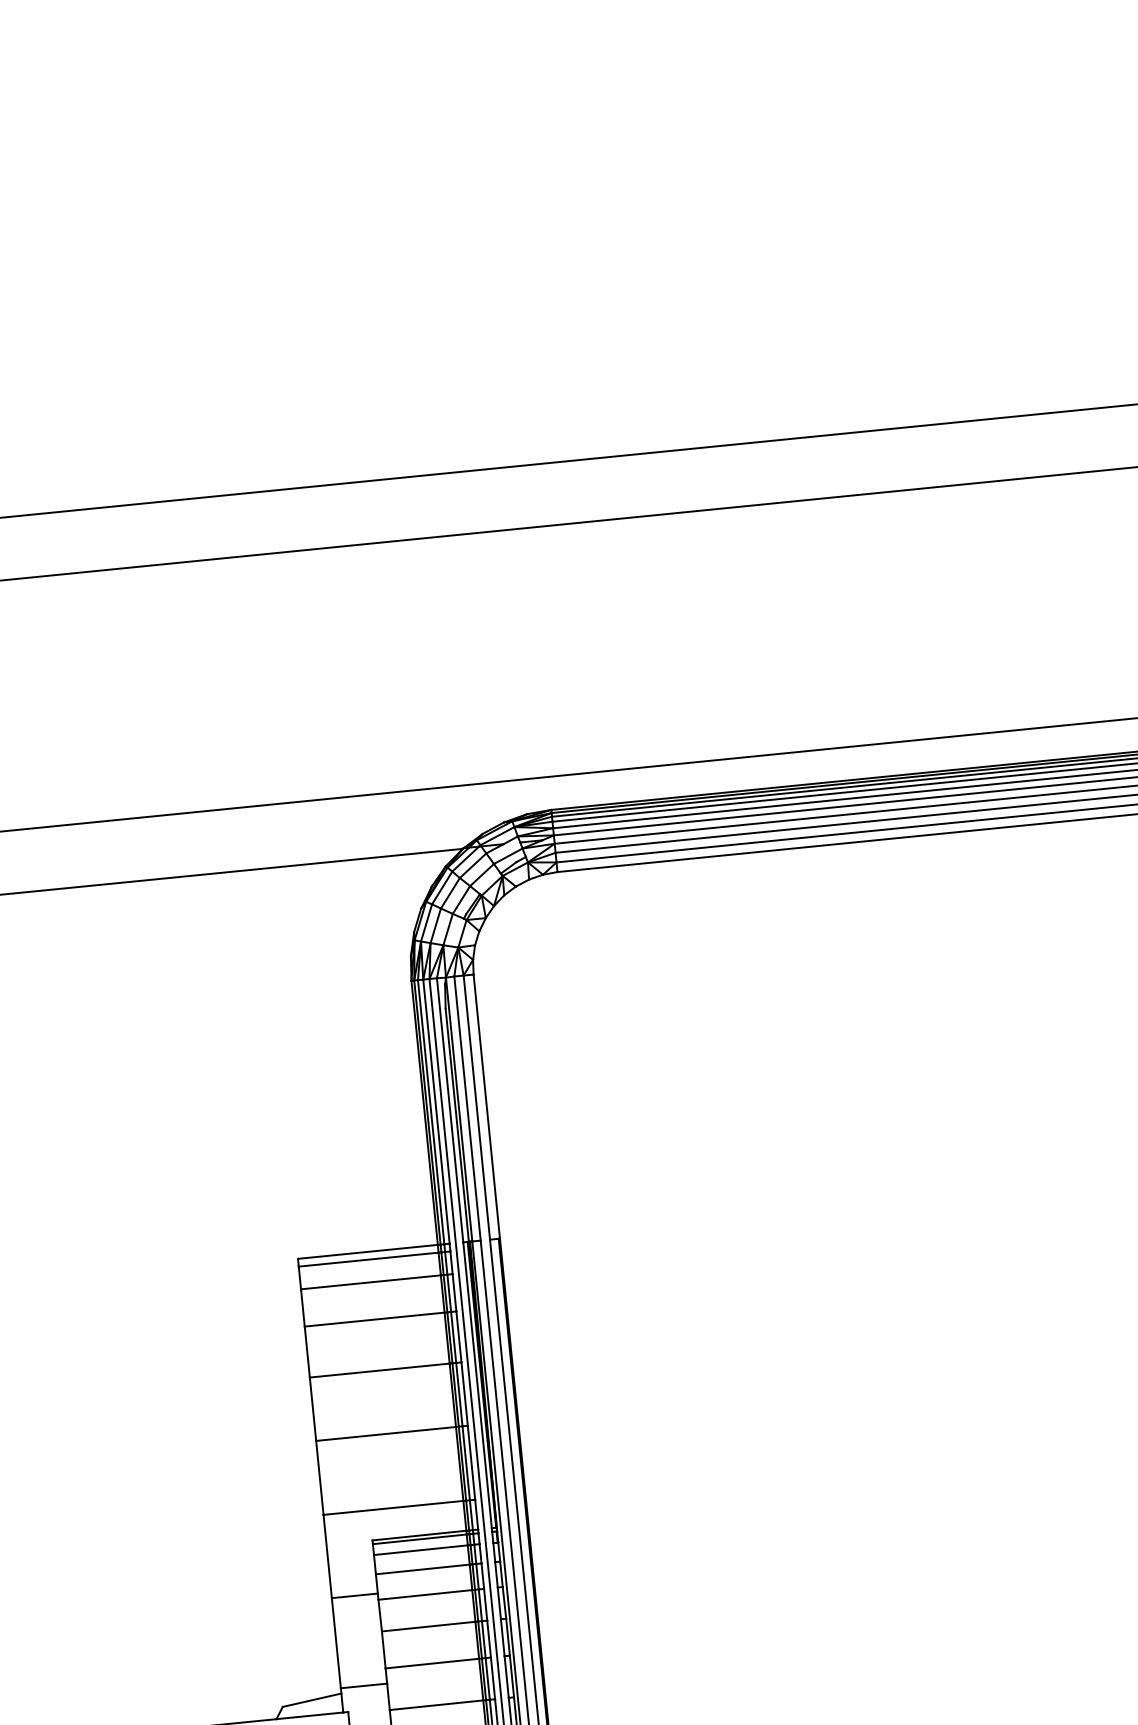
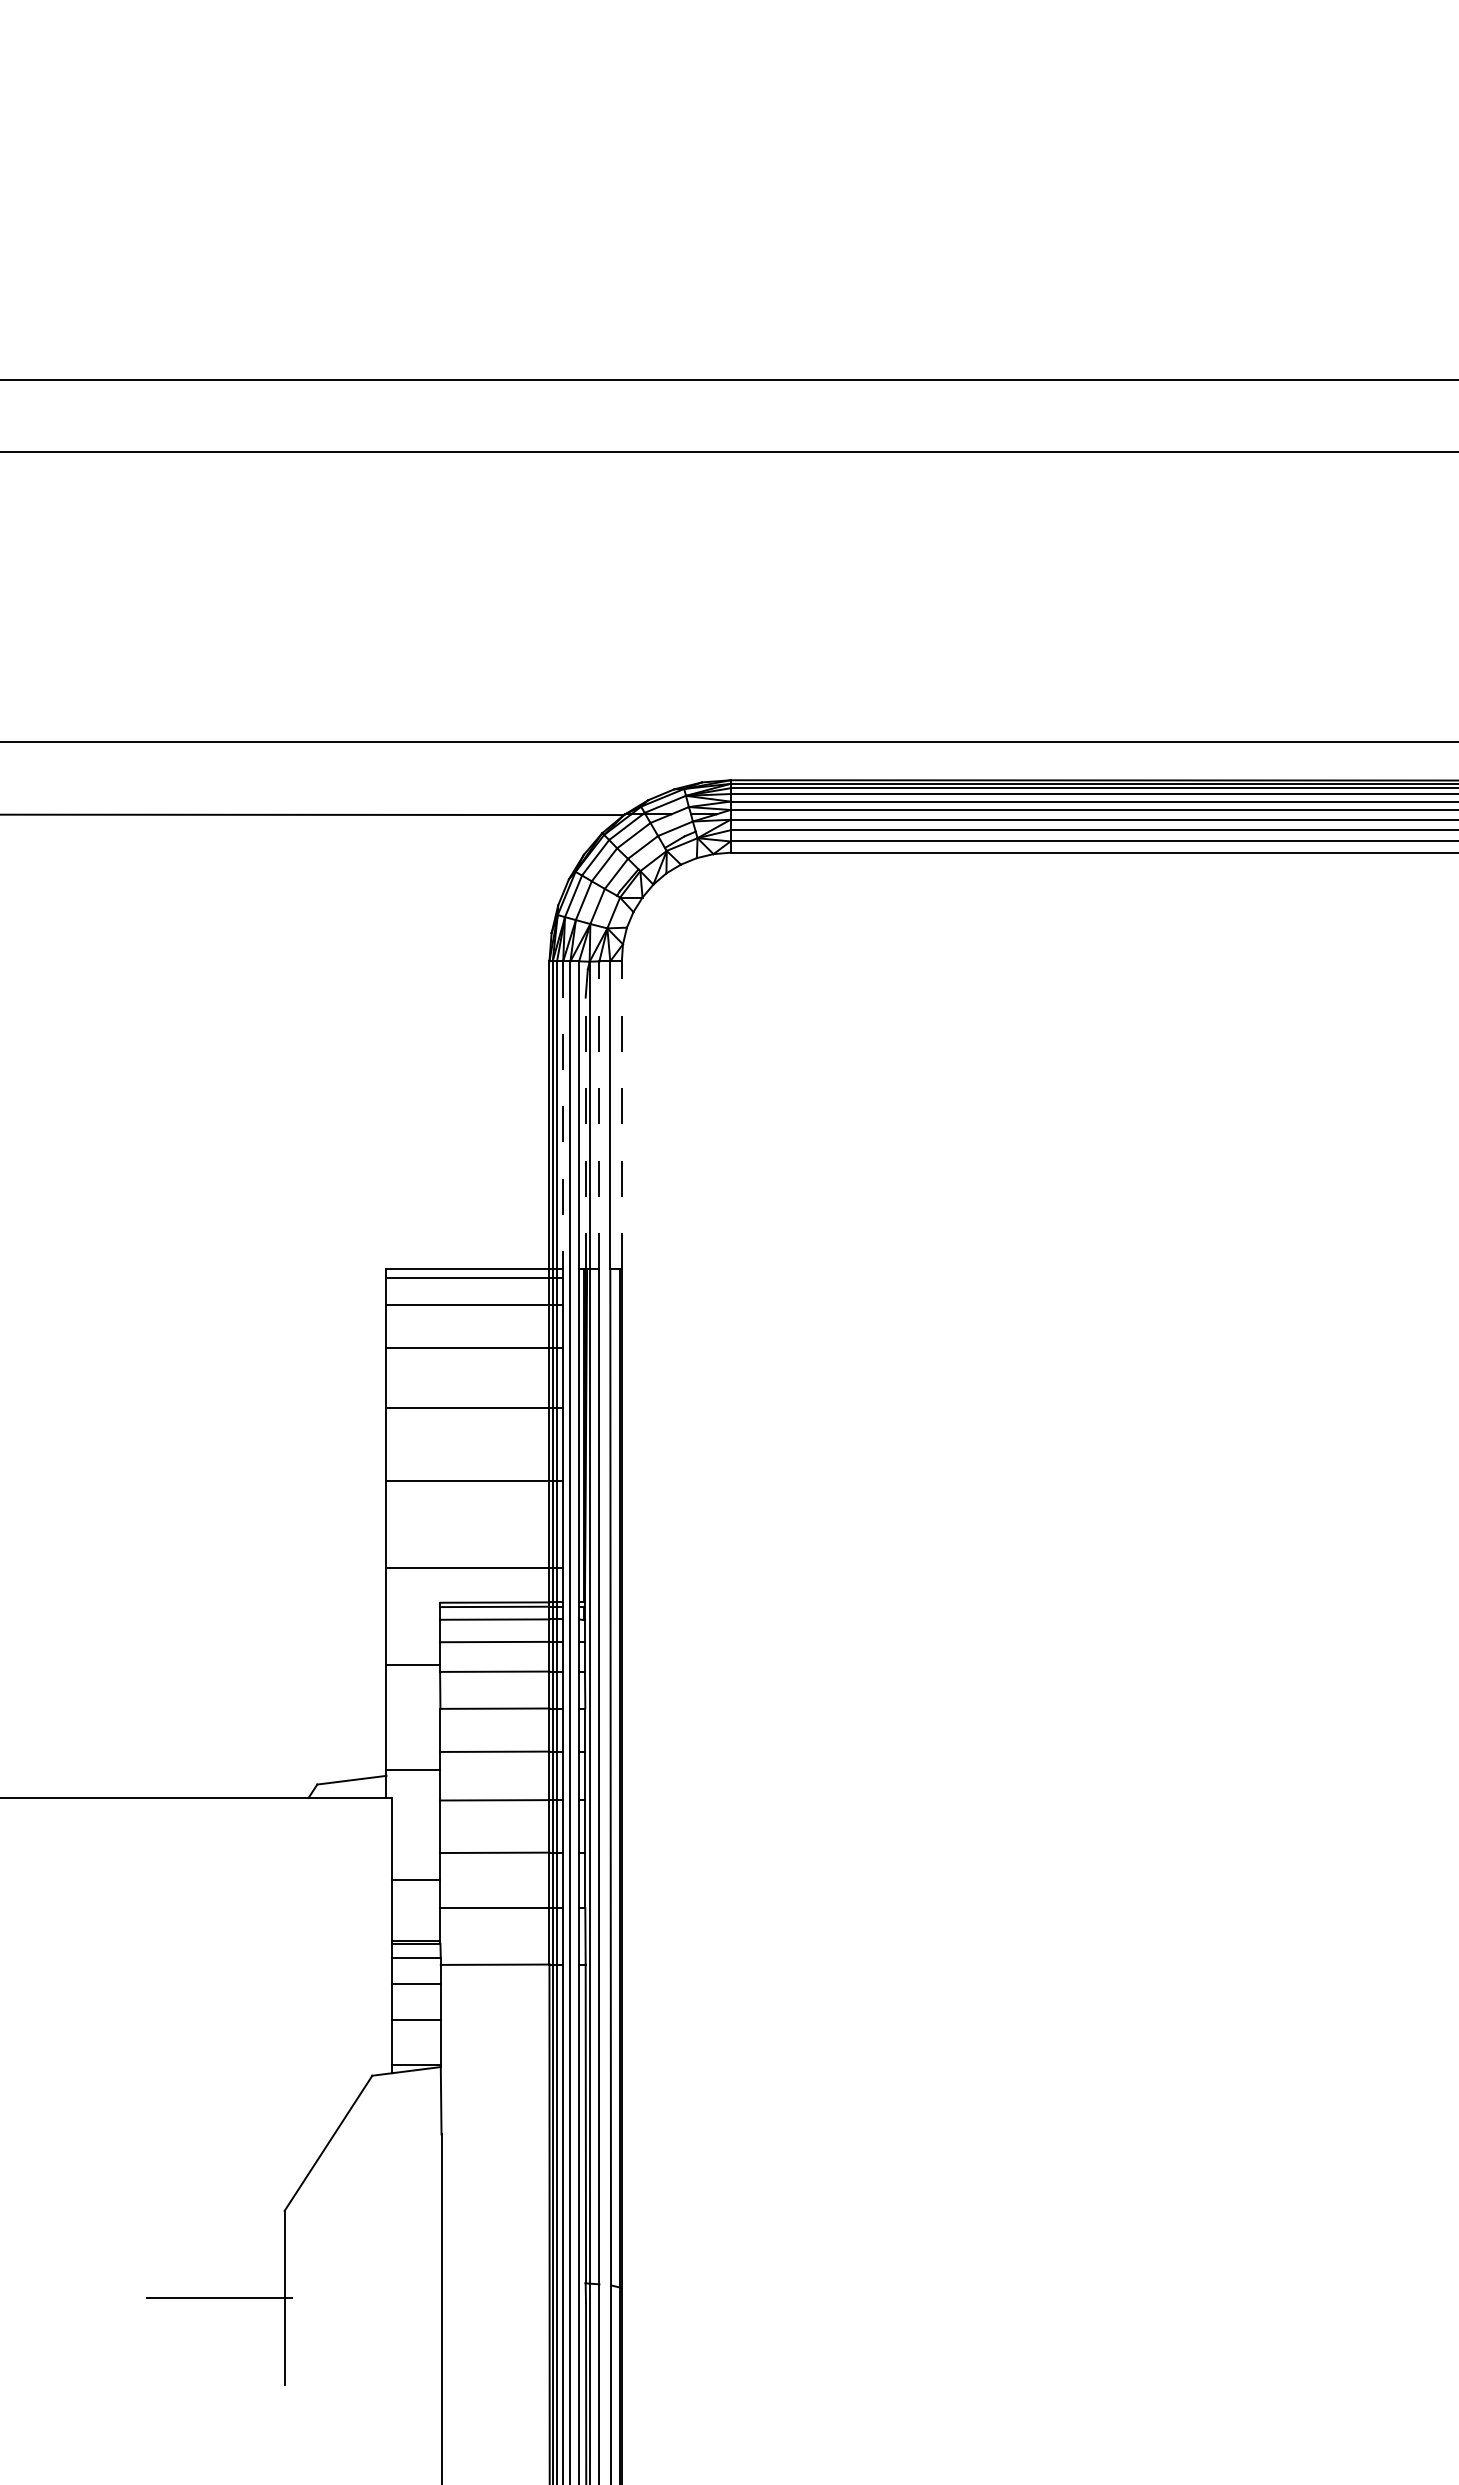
line: (486, 1106) -> (621, 1115), solid -> dashed
line: (467, 1108) -> (599, 1115), solid -> dashed
line: (436, 1111) -> (563, 1115), solid -> dashed
line: (457, 1125) -> (585, 1133), solid -> dashed

